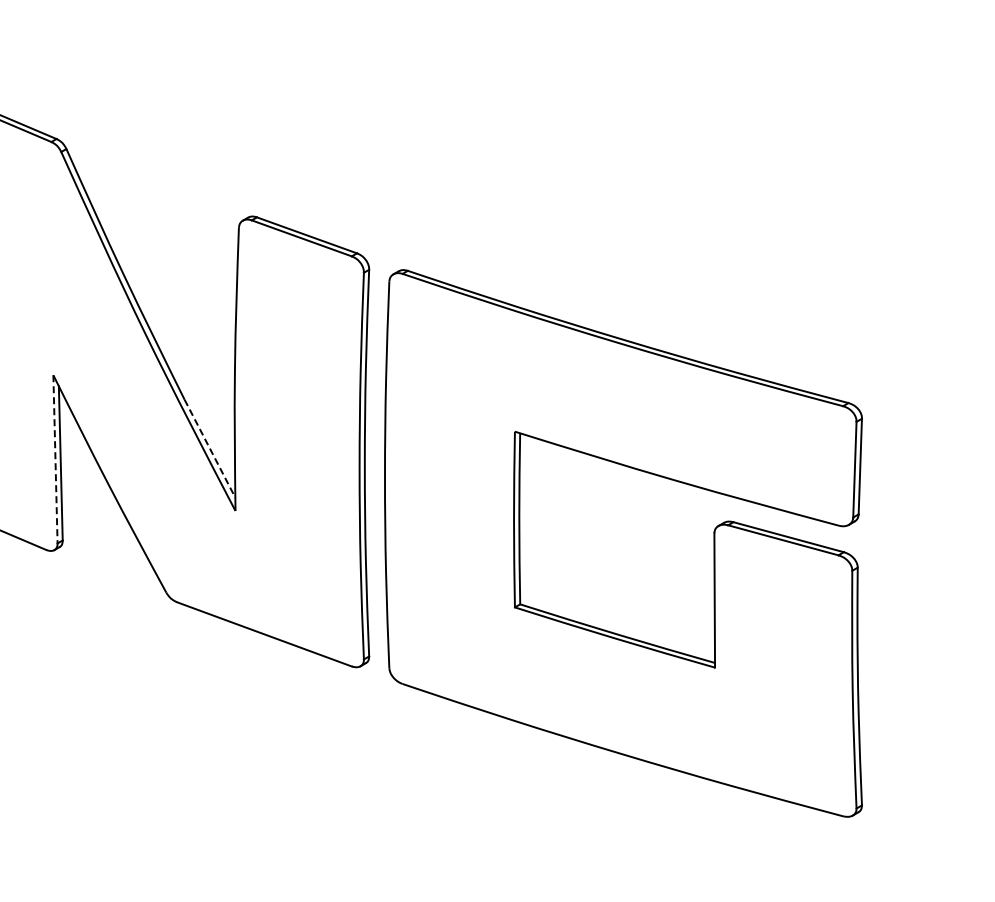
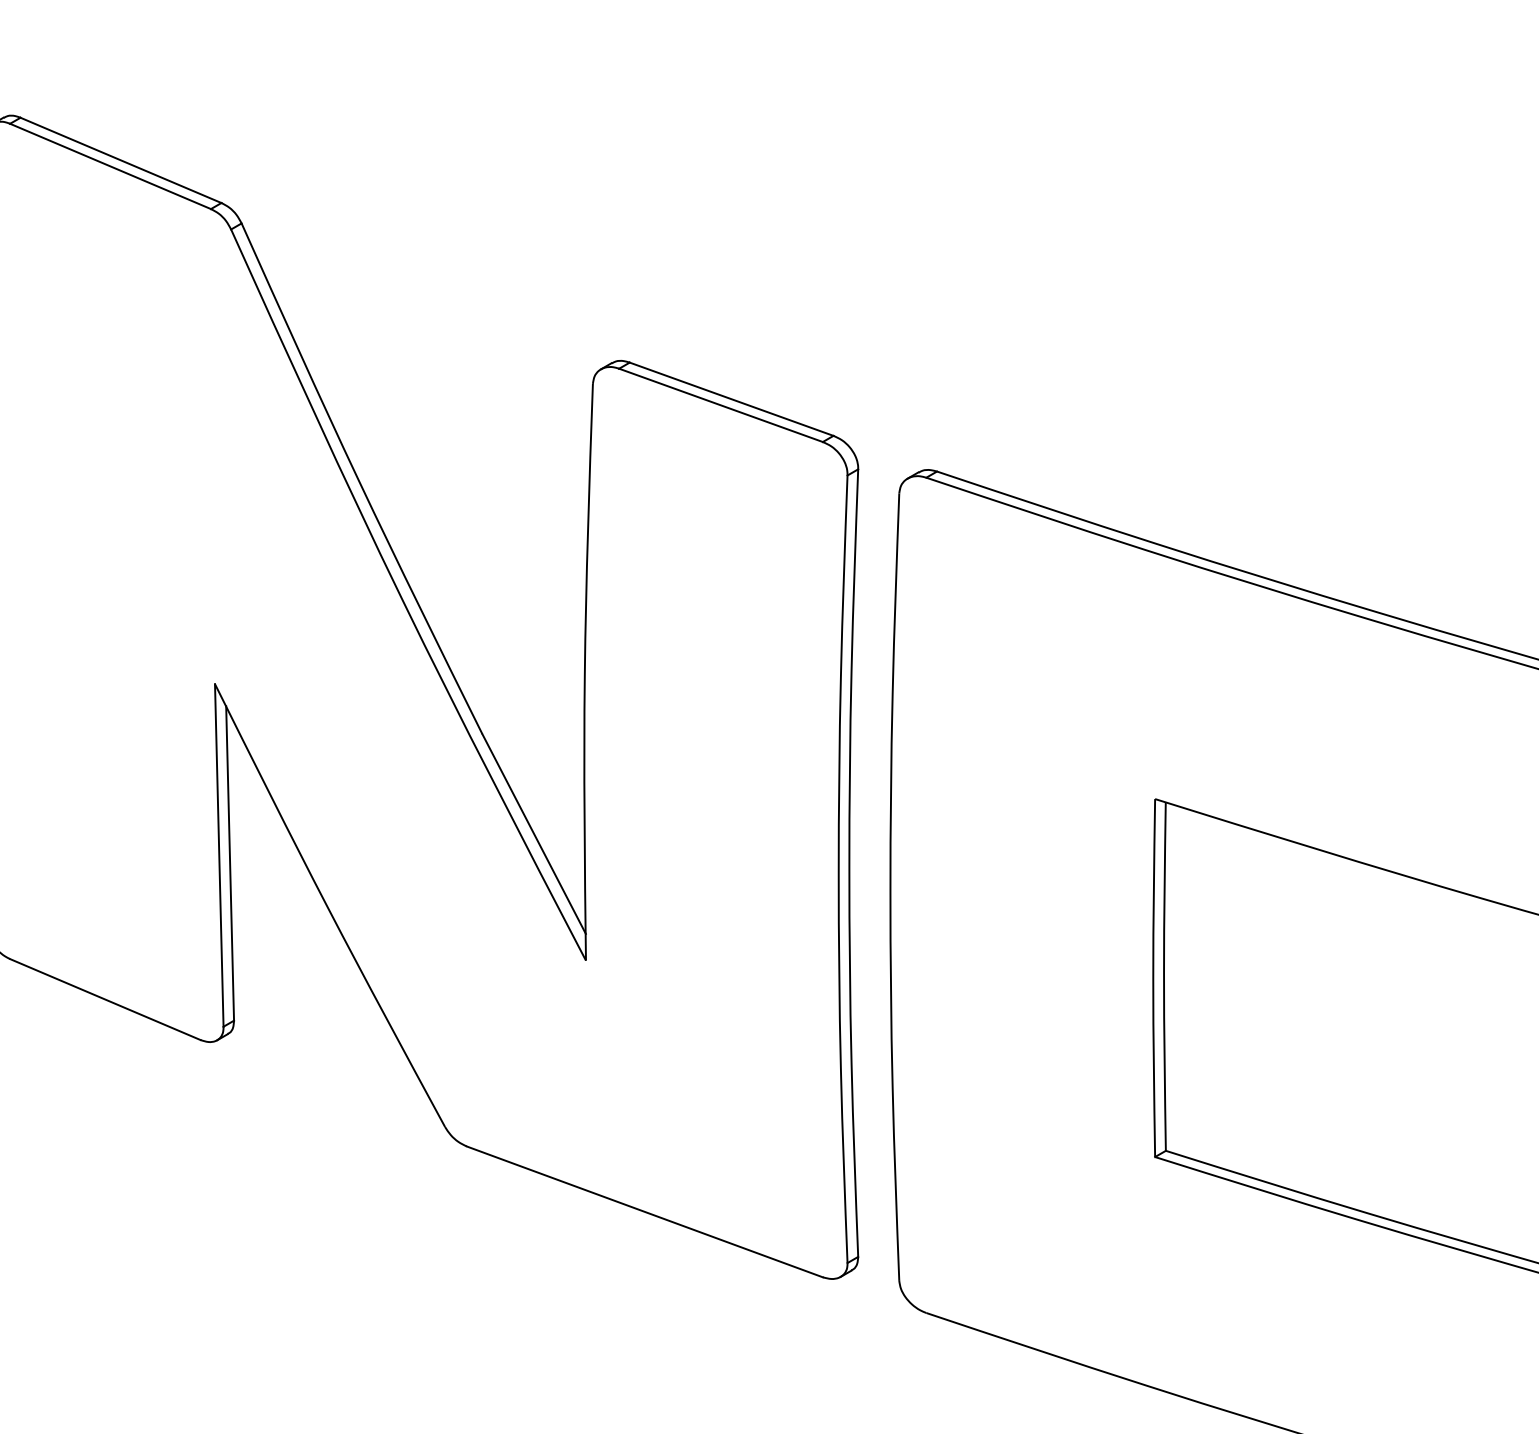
line: (210, 449) -> (535, 835), dashed -> solid
line: (55, 459) -> (219, 855), dashed -> solid

